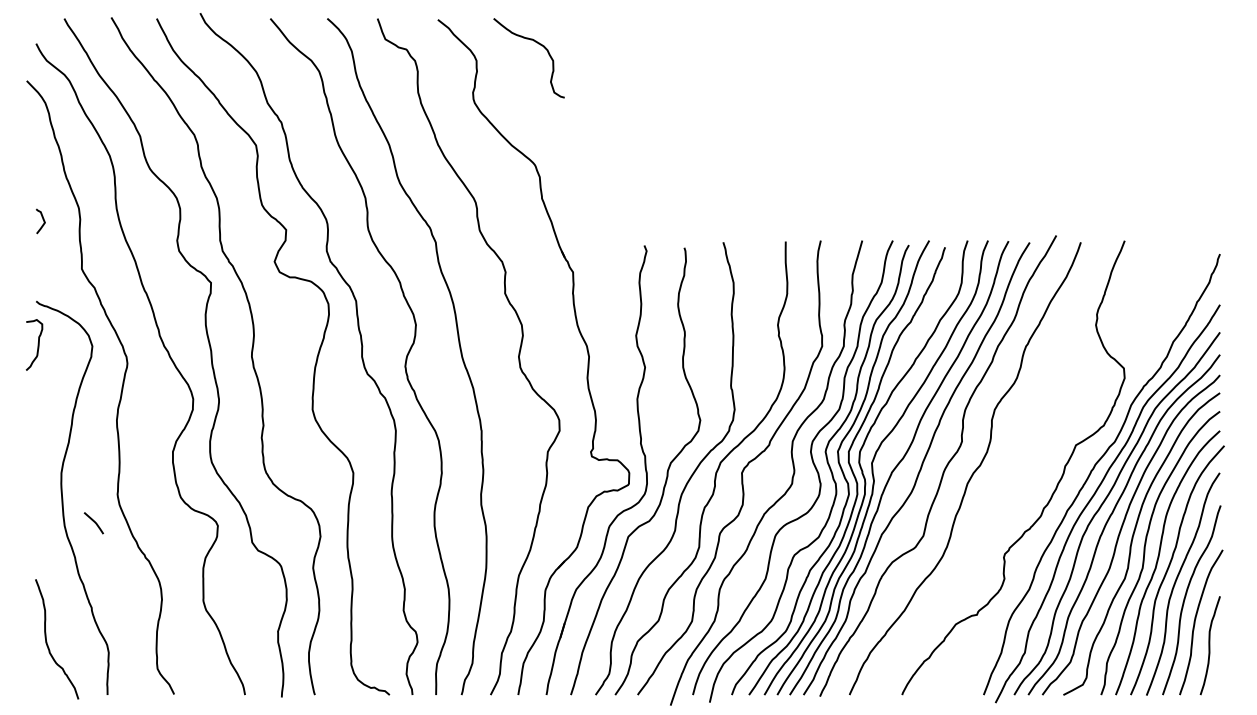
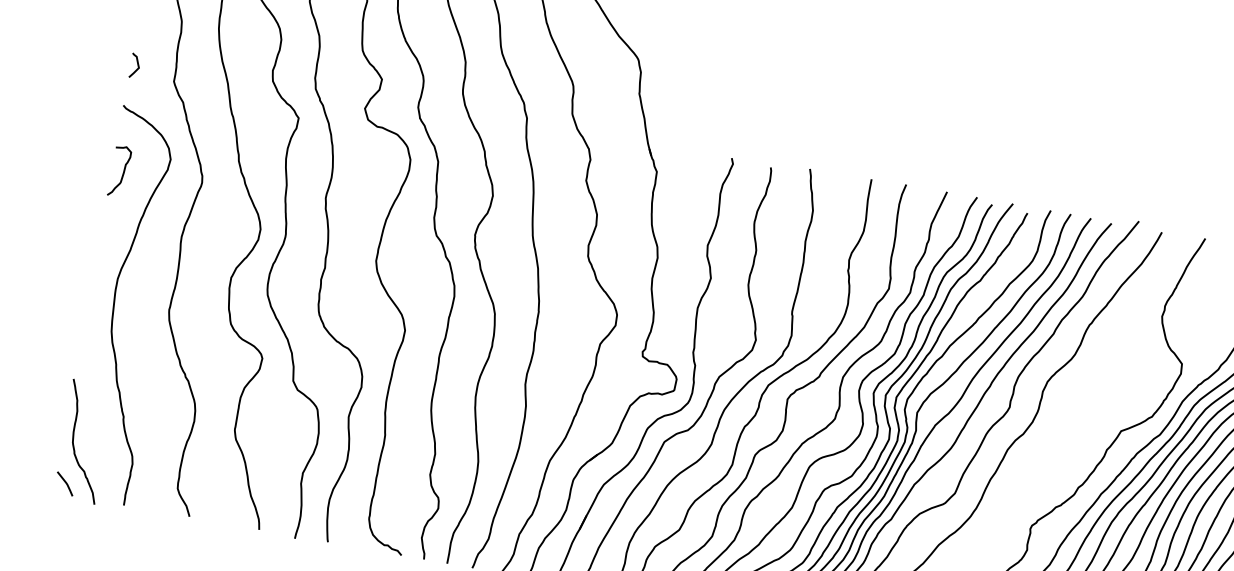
curve: (42, 219) -> (137, 64), moved
curve: (37, 344) -> (122, 171), moved
line: (93, 522) -> (64, 483), moved

